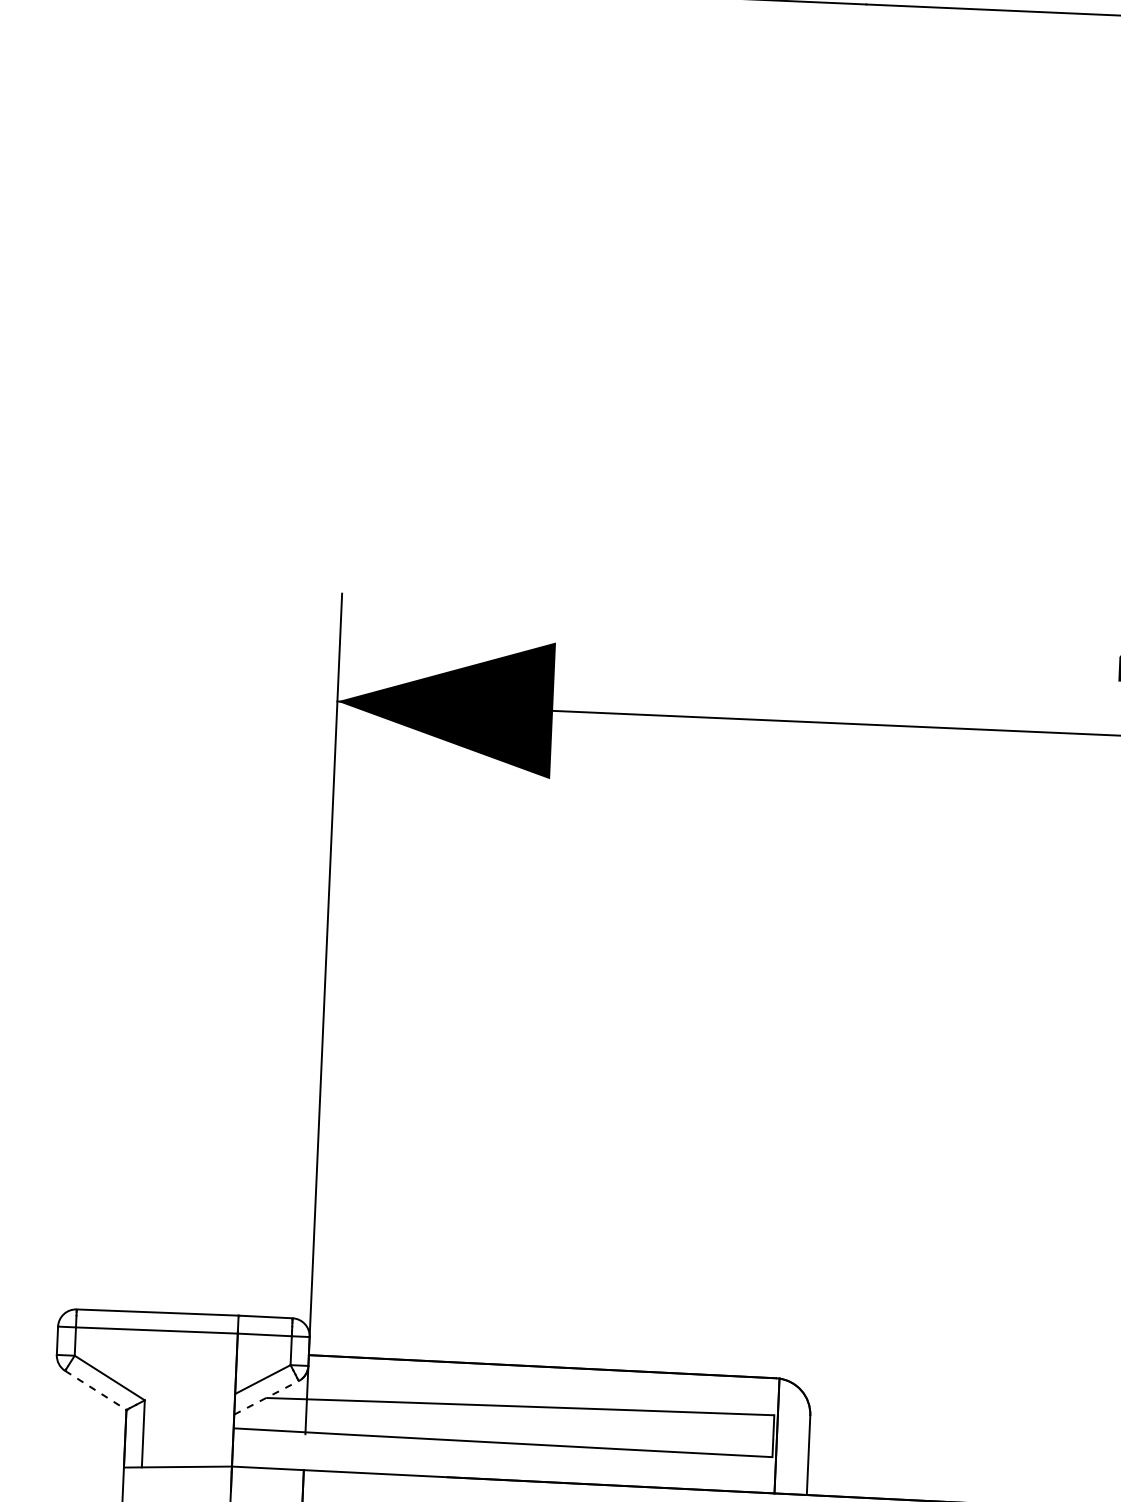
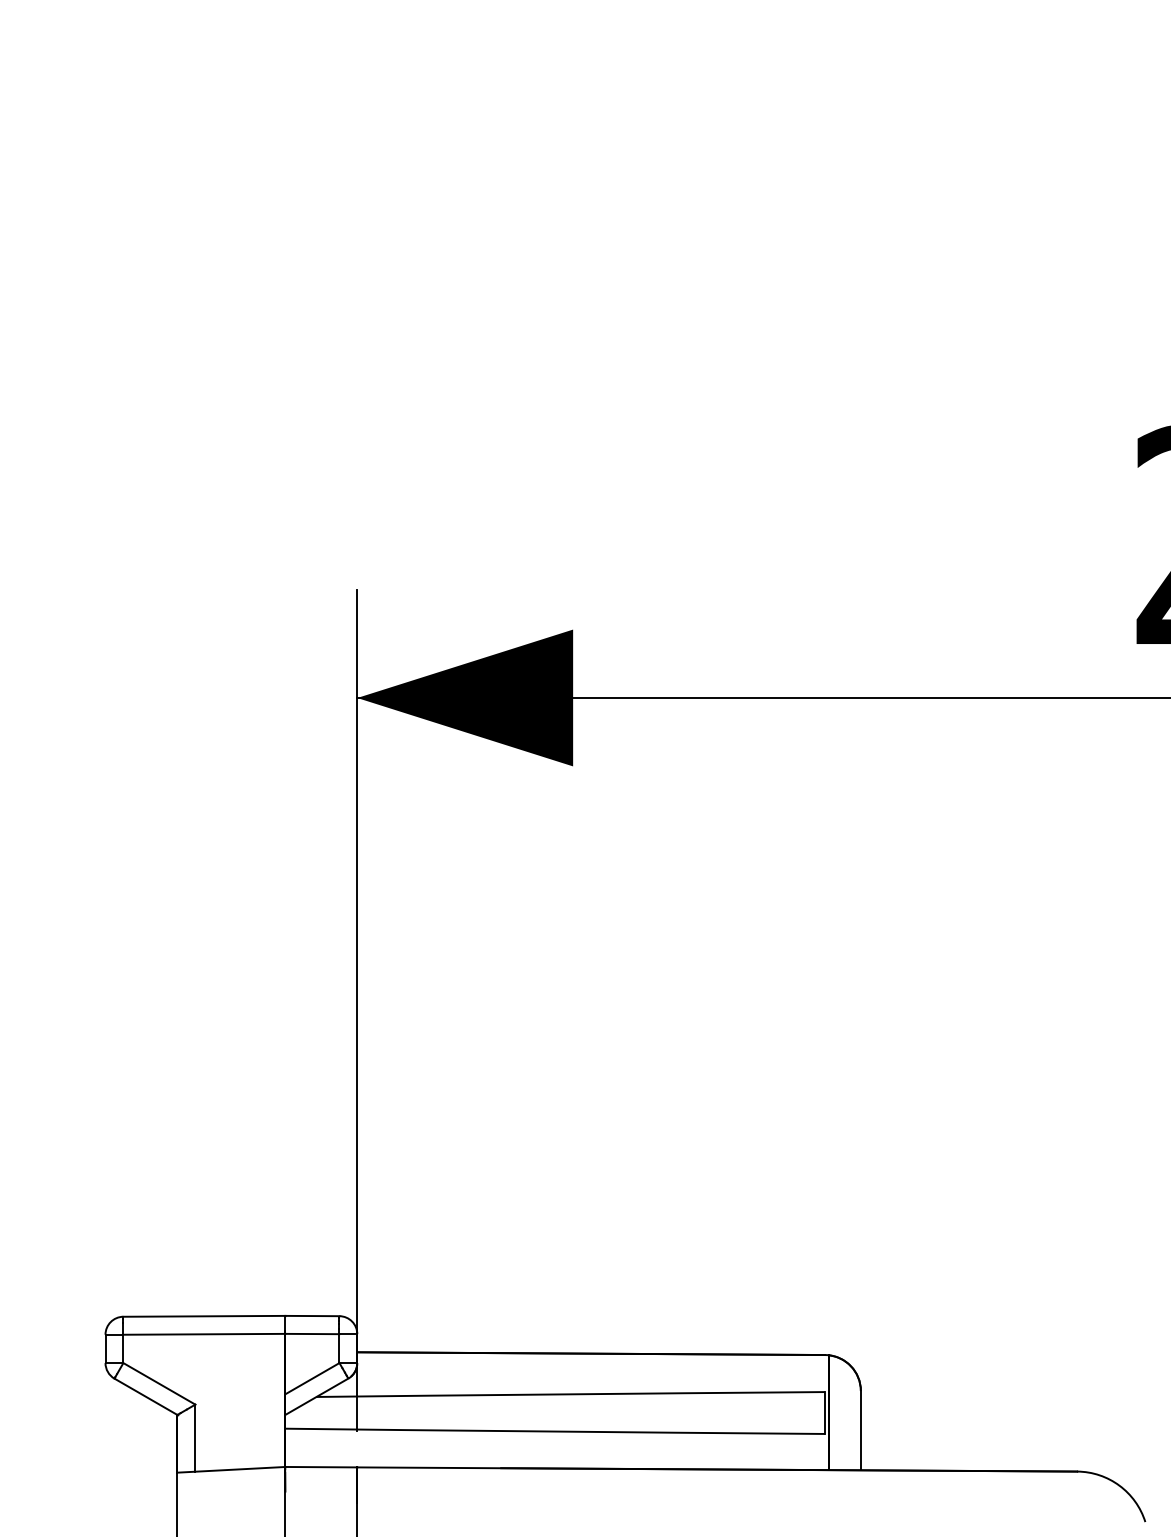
line: (96, 1391) -> (146, 1397), dashed -> solid
line: (267, 1397) -> (317, 1396), dashed -> solid

